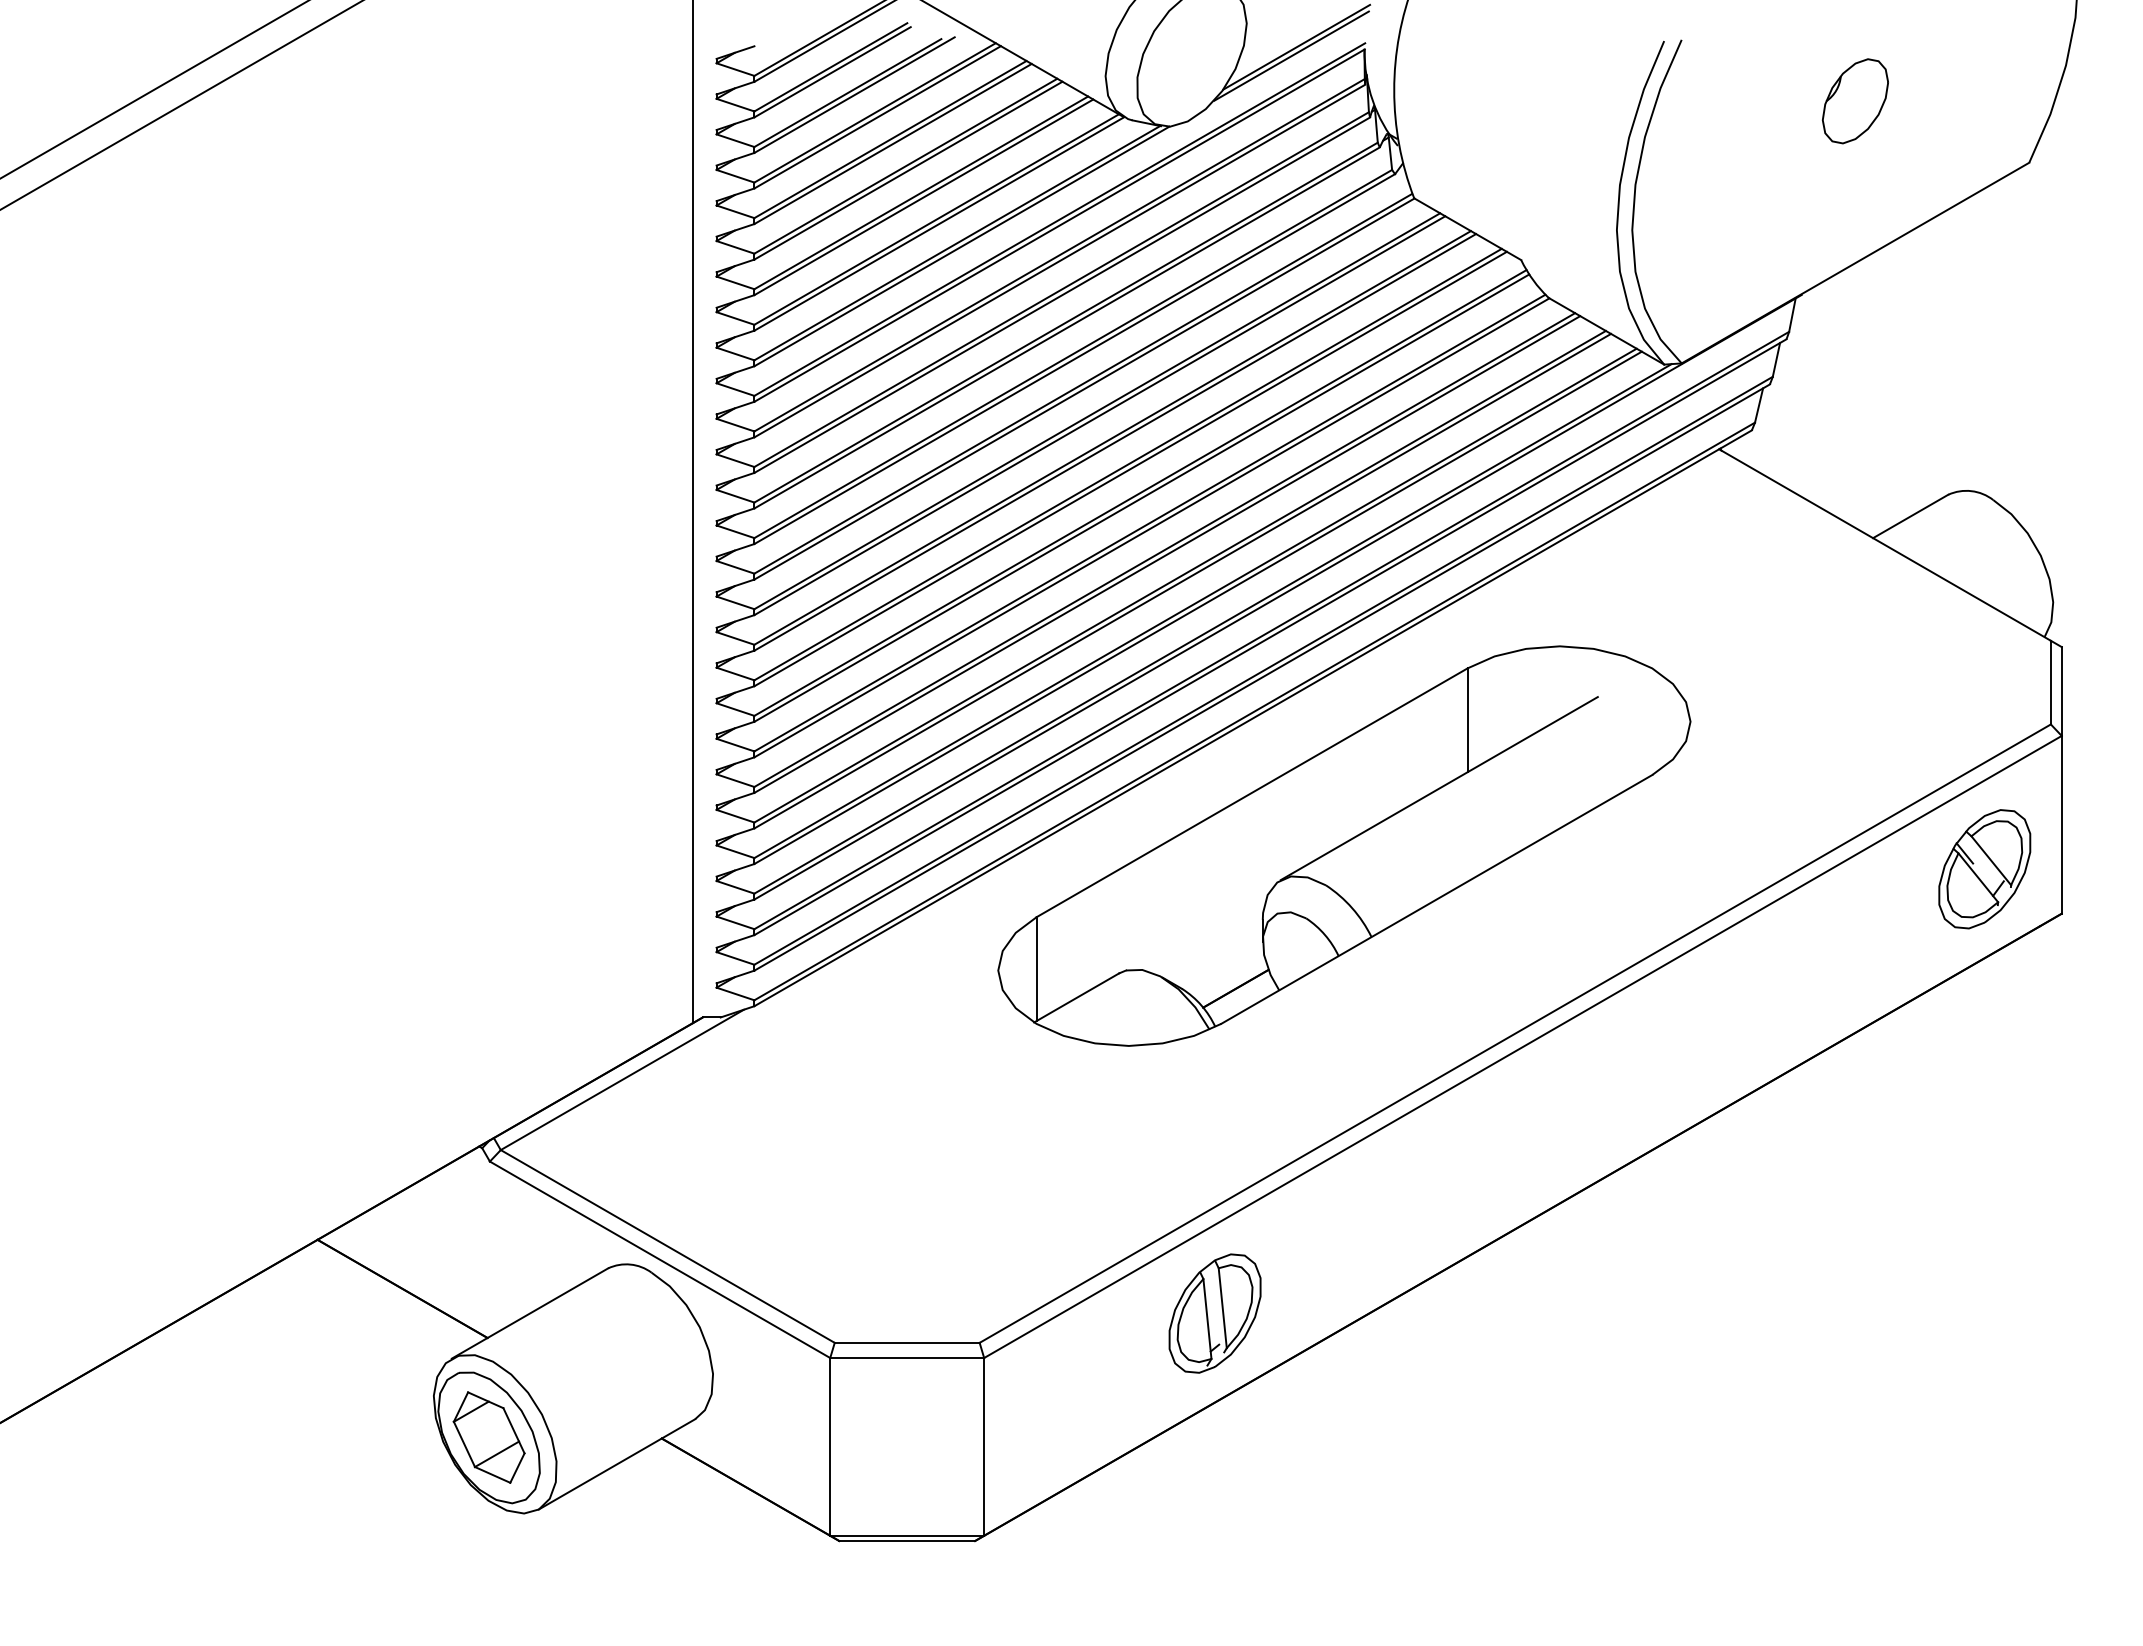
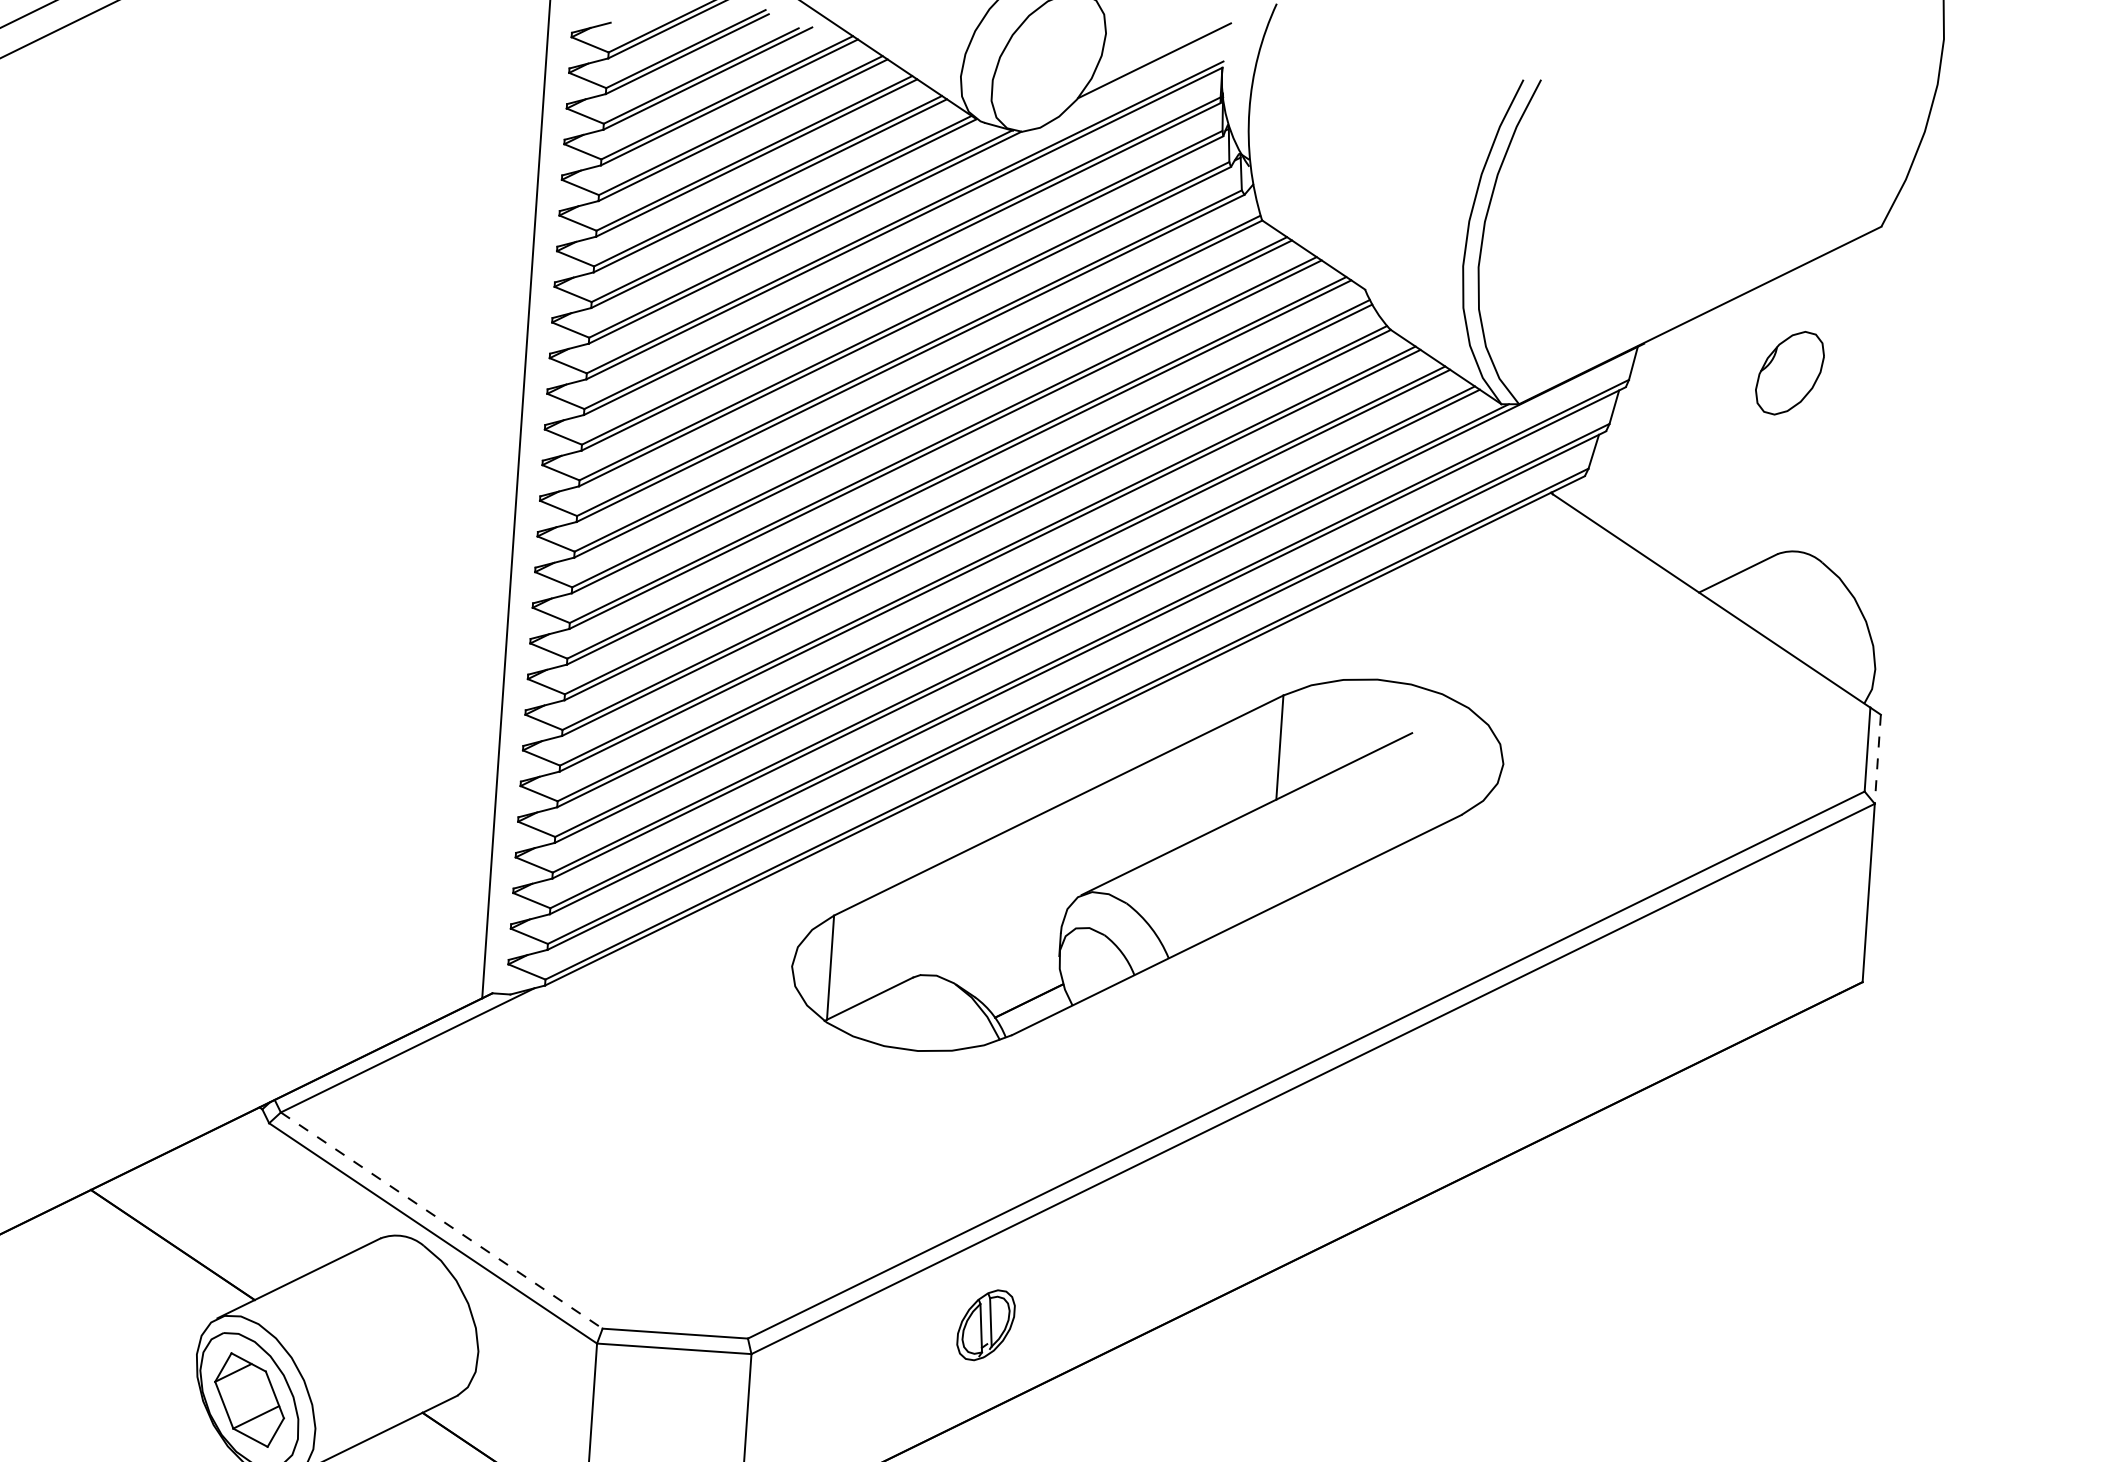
line: (1291, 55) -> (1148, 68), removed
part: (1855, 101) -> (1790, 373), moved
line: (2061, 692) -> (1877, 760), solid -> dashed
part: (1984, 869) -> (1788, 932), removed
line: (667, 1246) -> (441, 1220), solid -> dashed
part: (1214, 1313) -> (985, 1325), size x0.6

